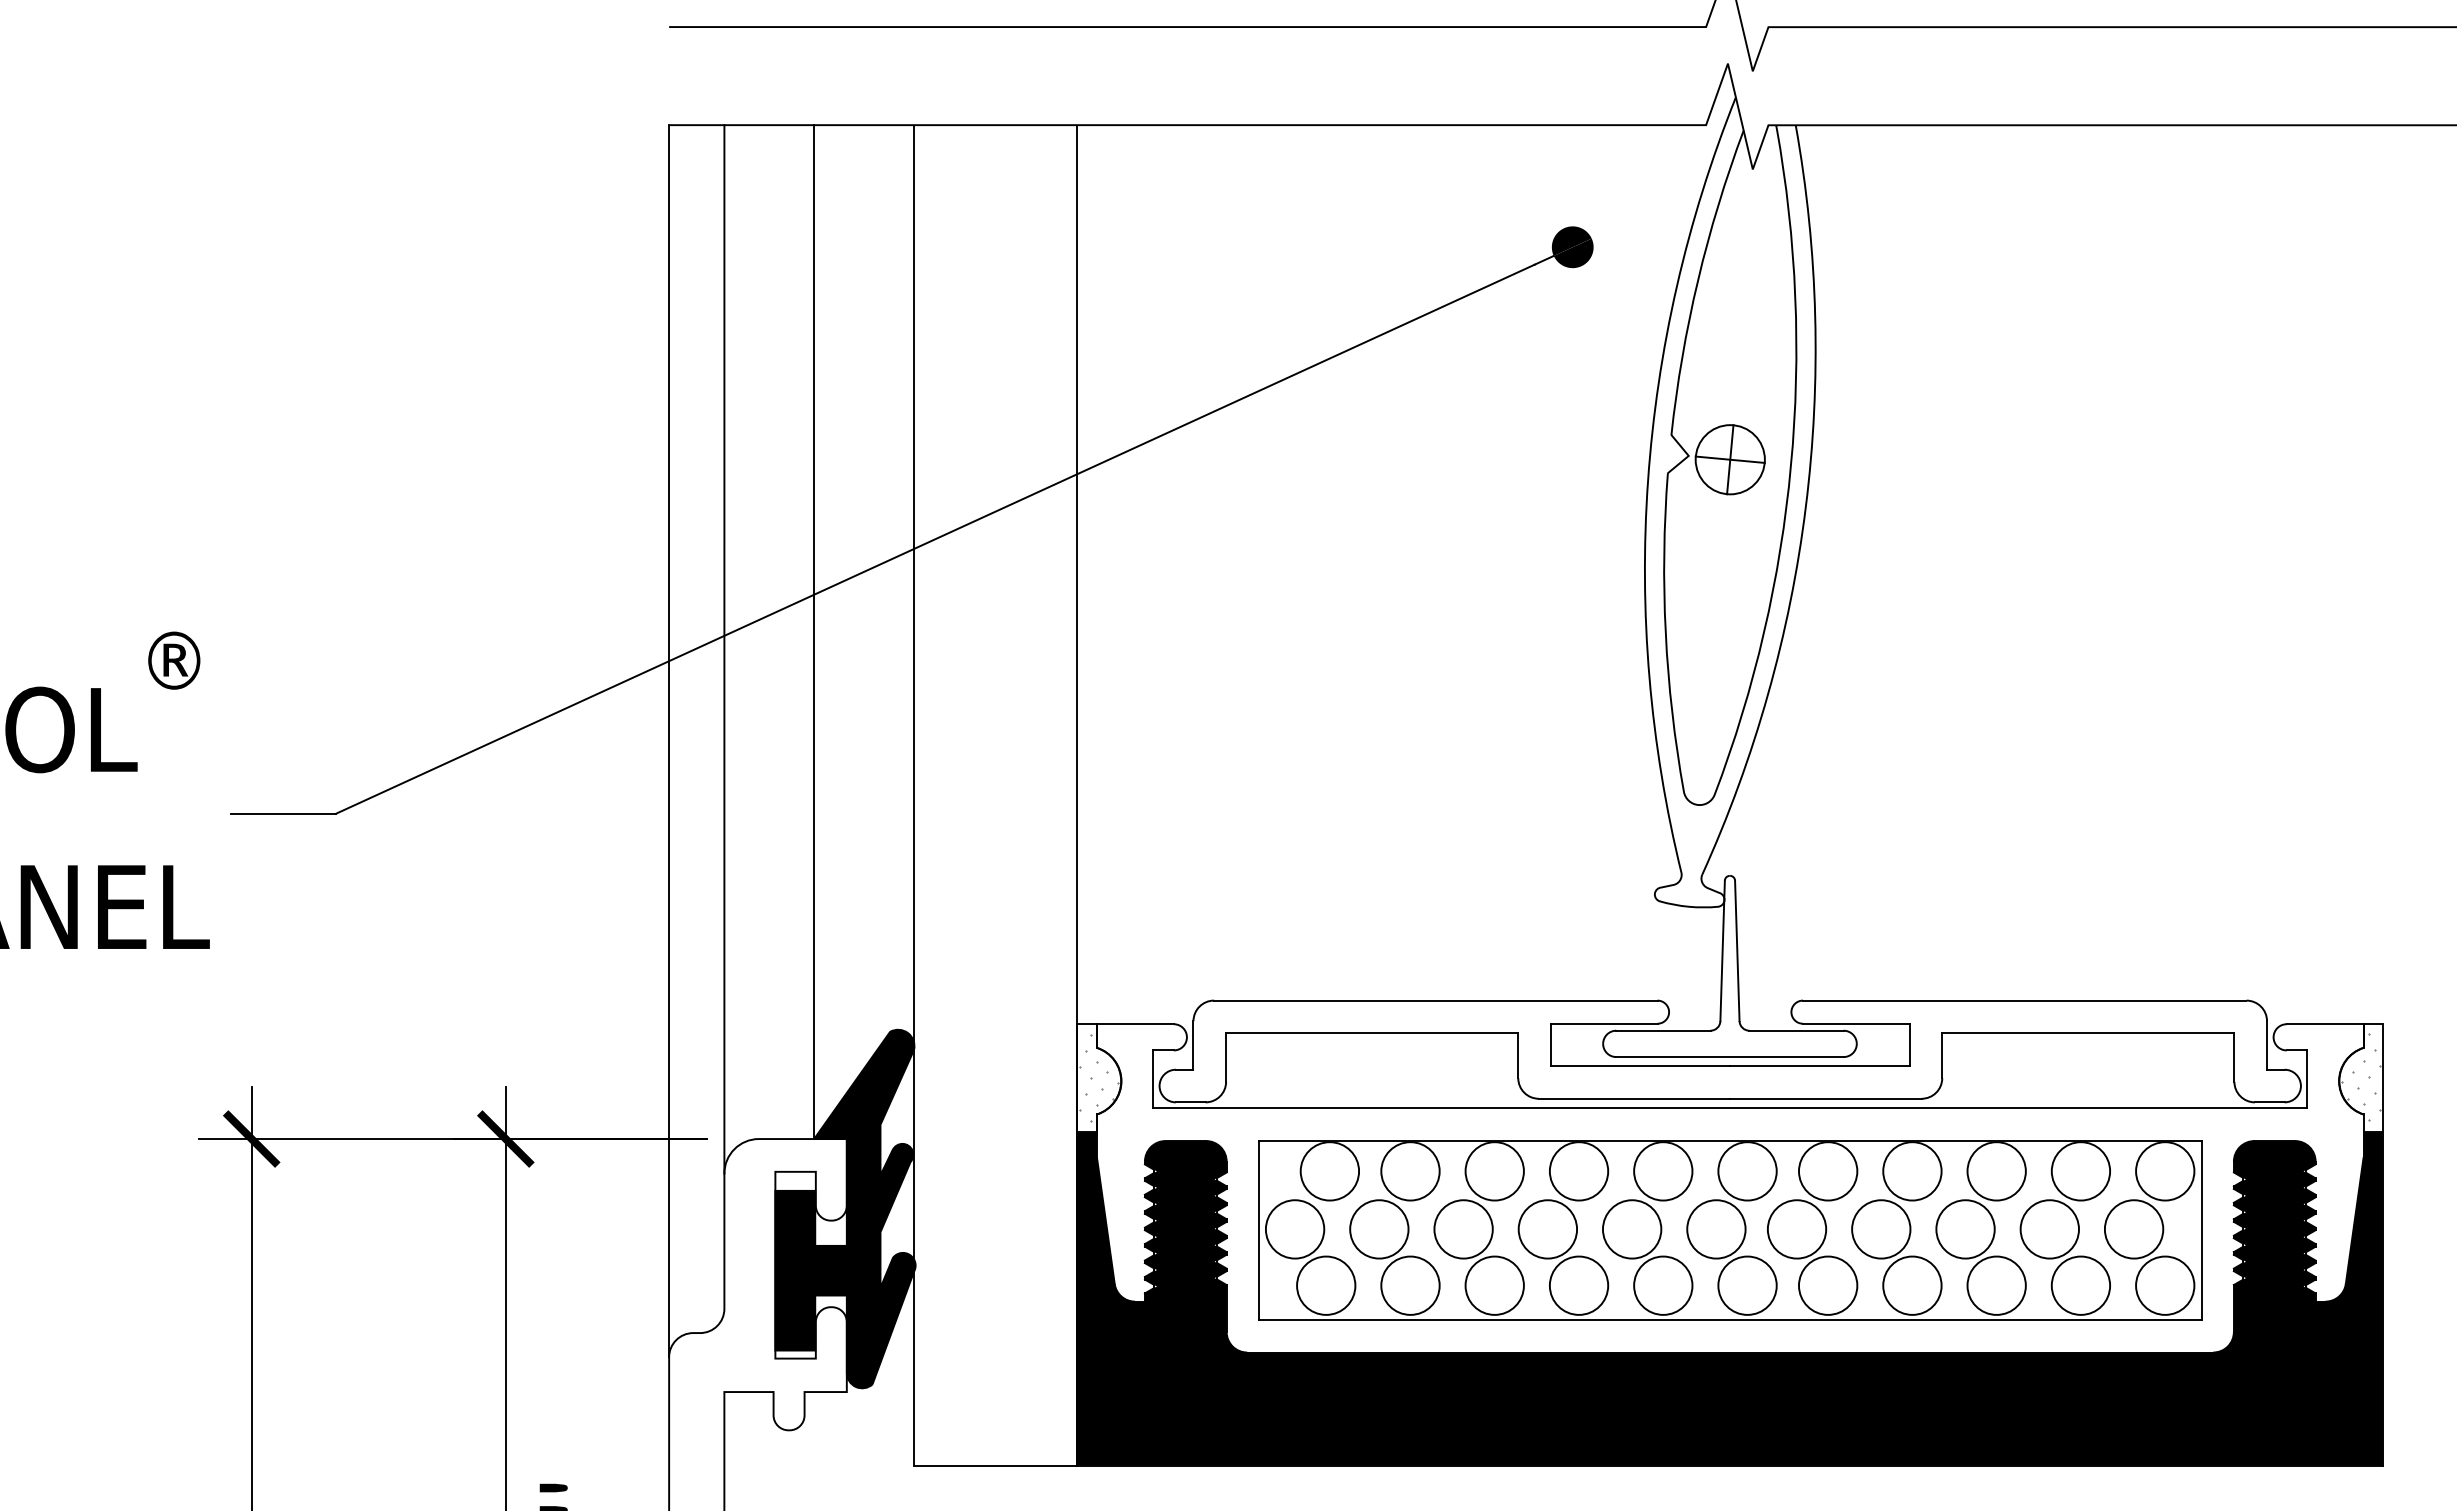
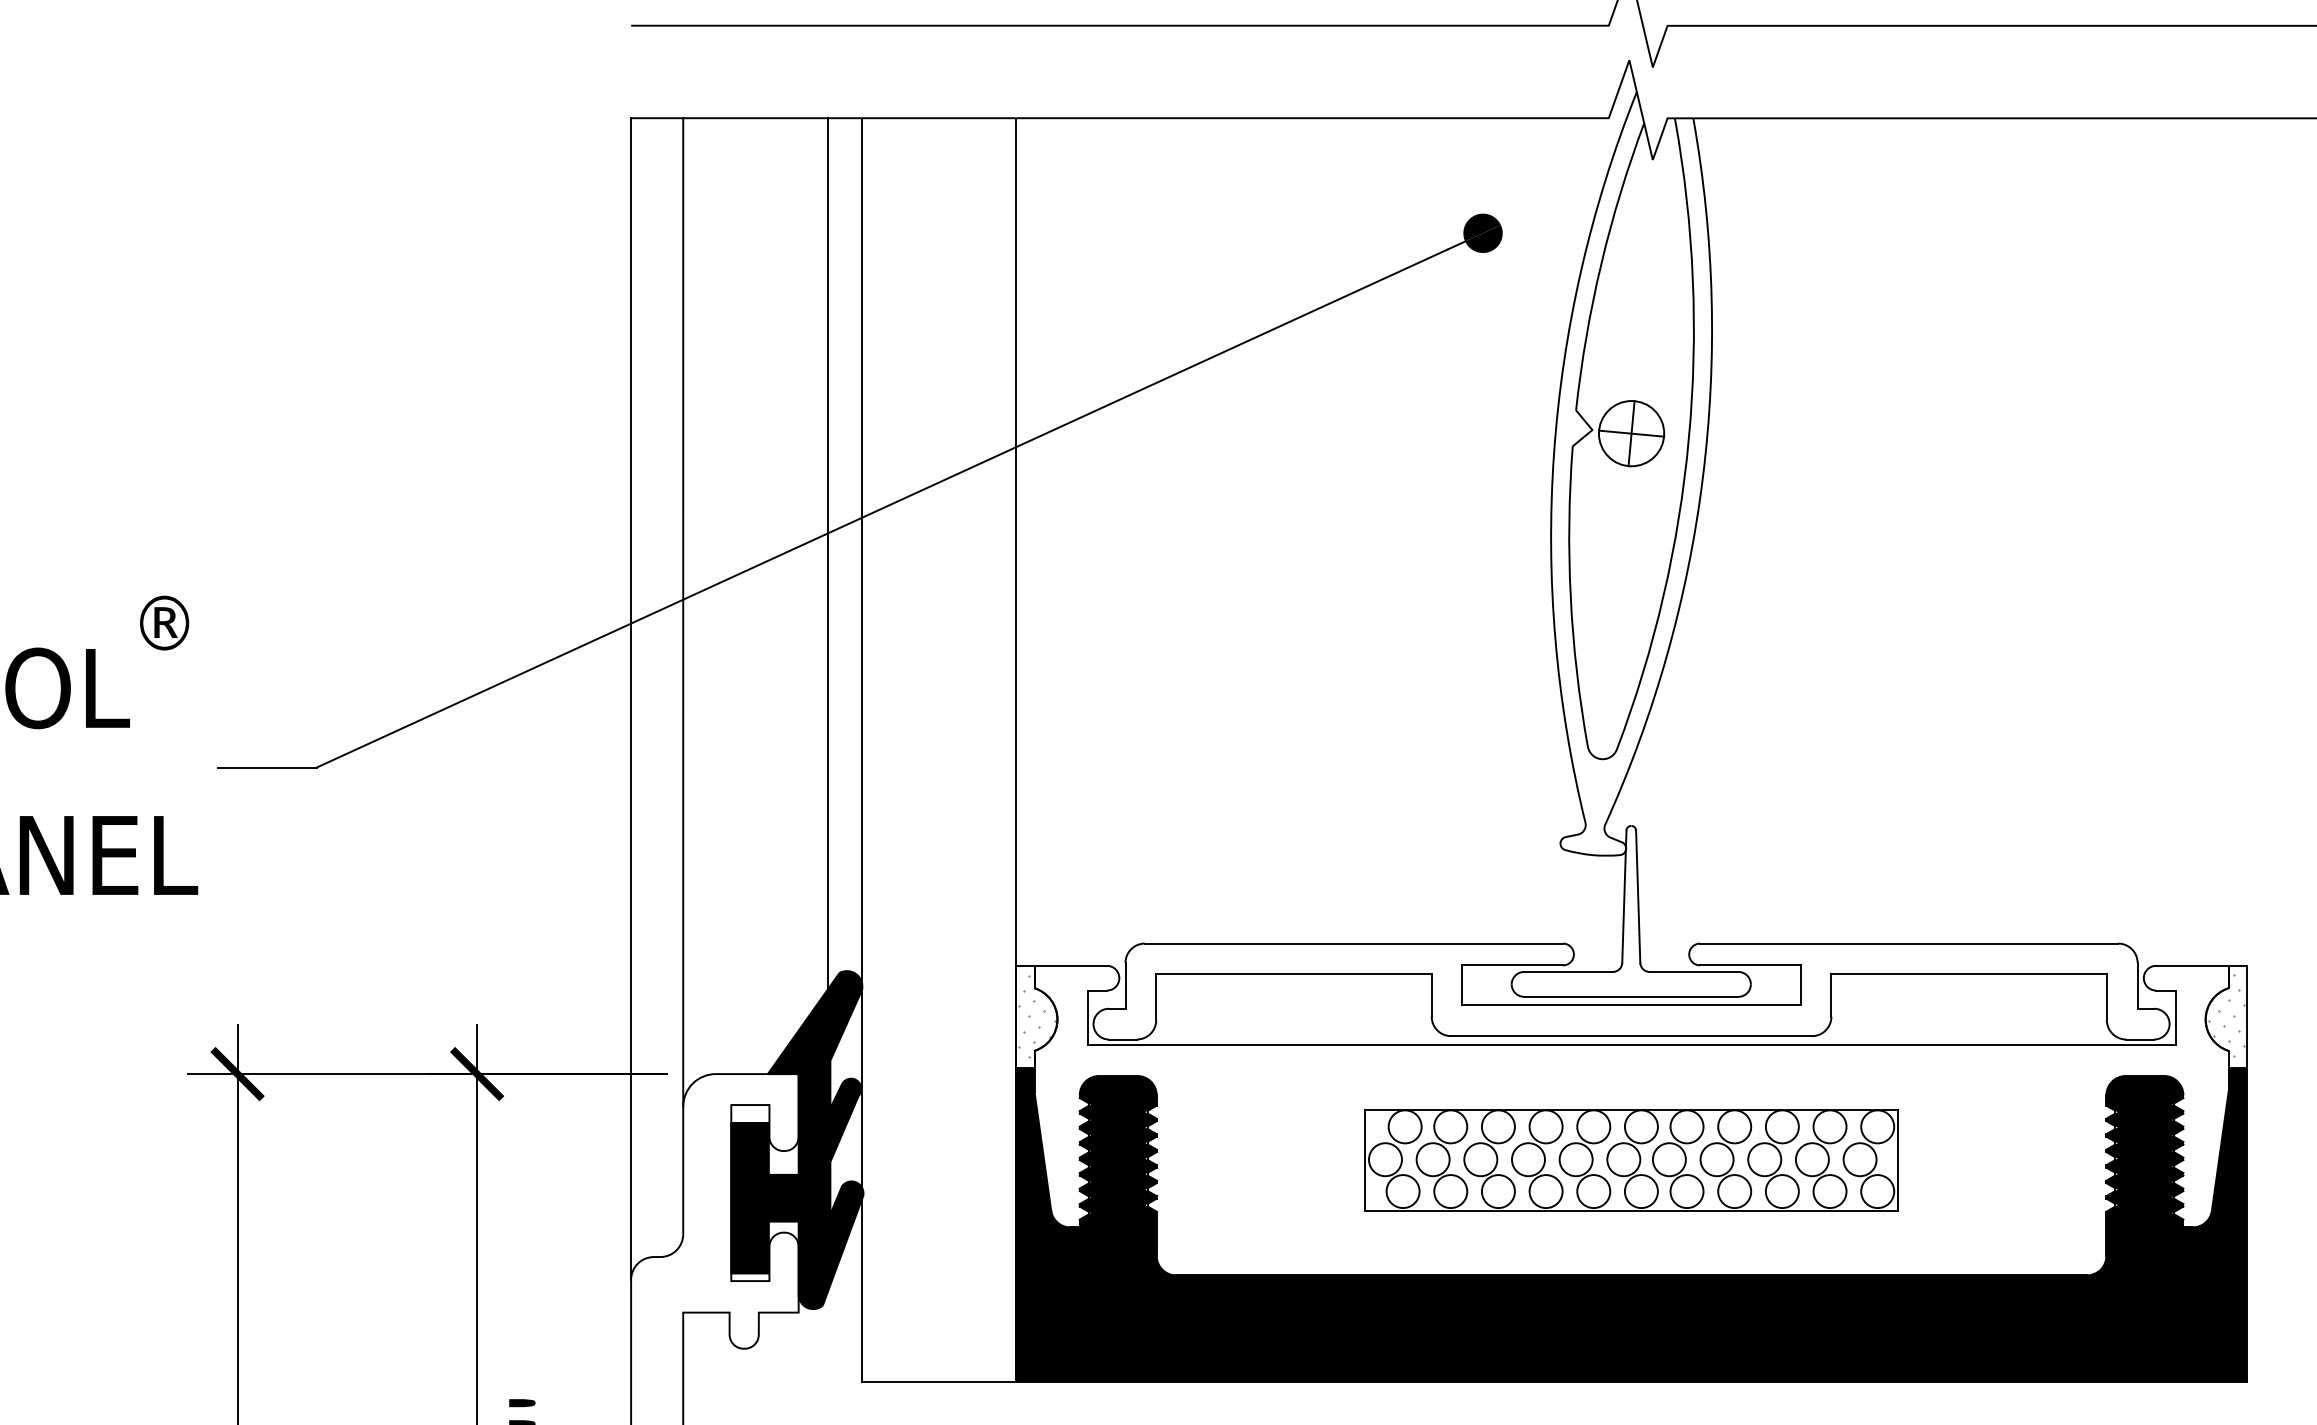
line: (814, 632) -> (828, 596), moved
part: (1730, 1230) -> (1631, 1160), size x0.6

